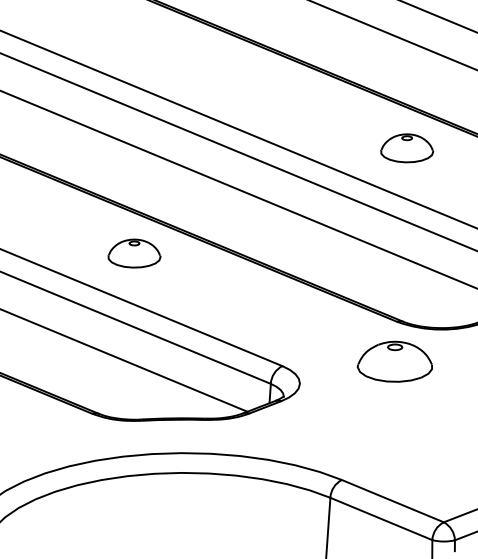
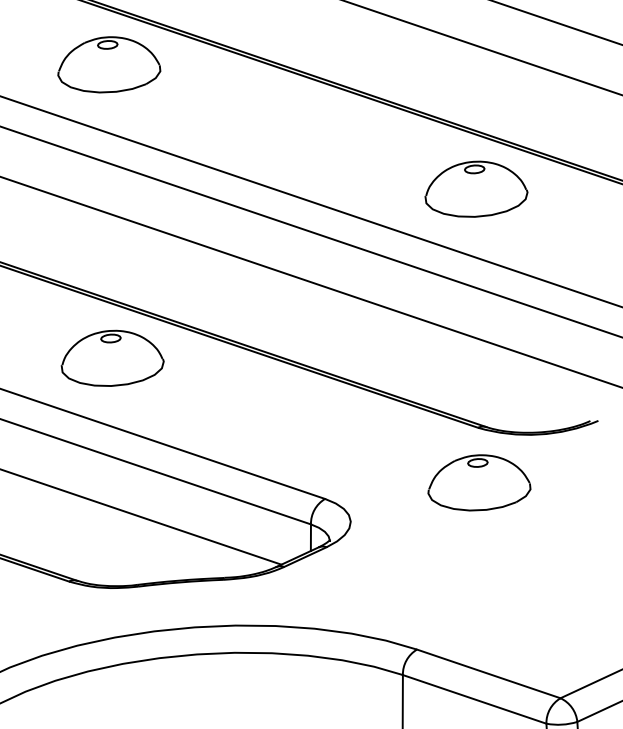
part: (146, 39) -> (109, 63), added
part: (407, 148) -> (476, 189), size x1.43
part: (134, 253) -> (112, 358), size x1.43

